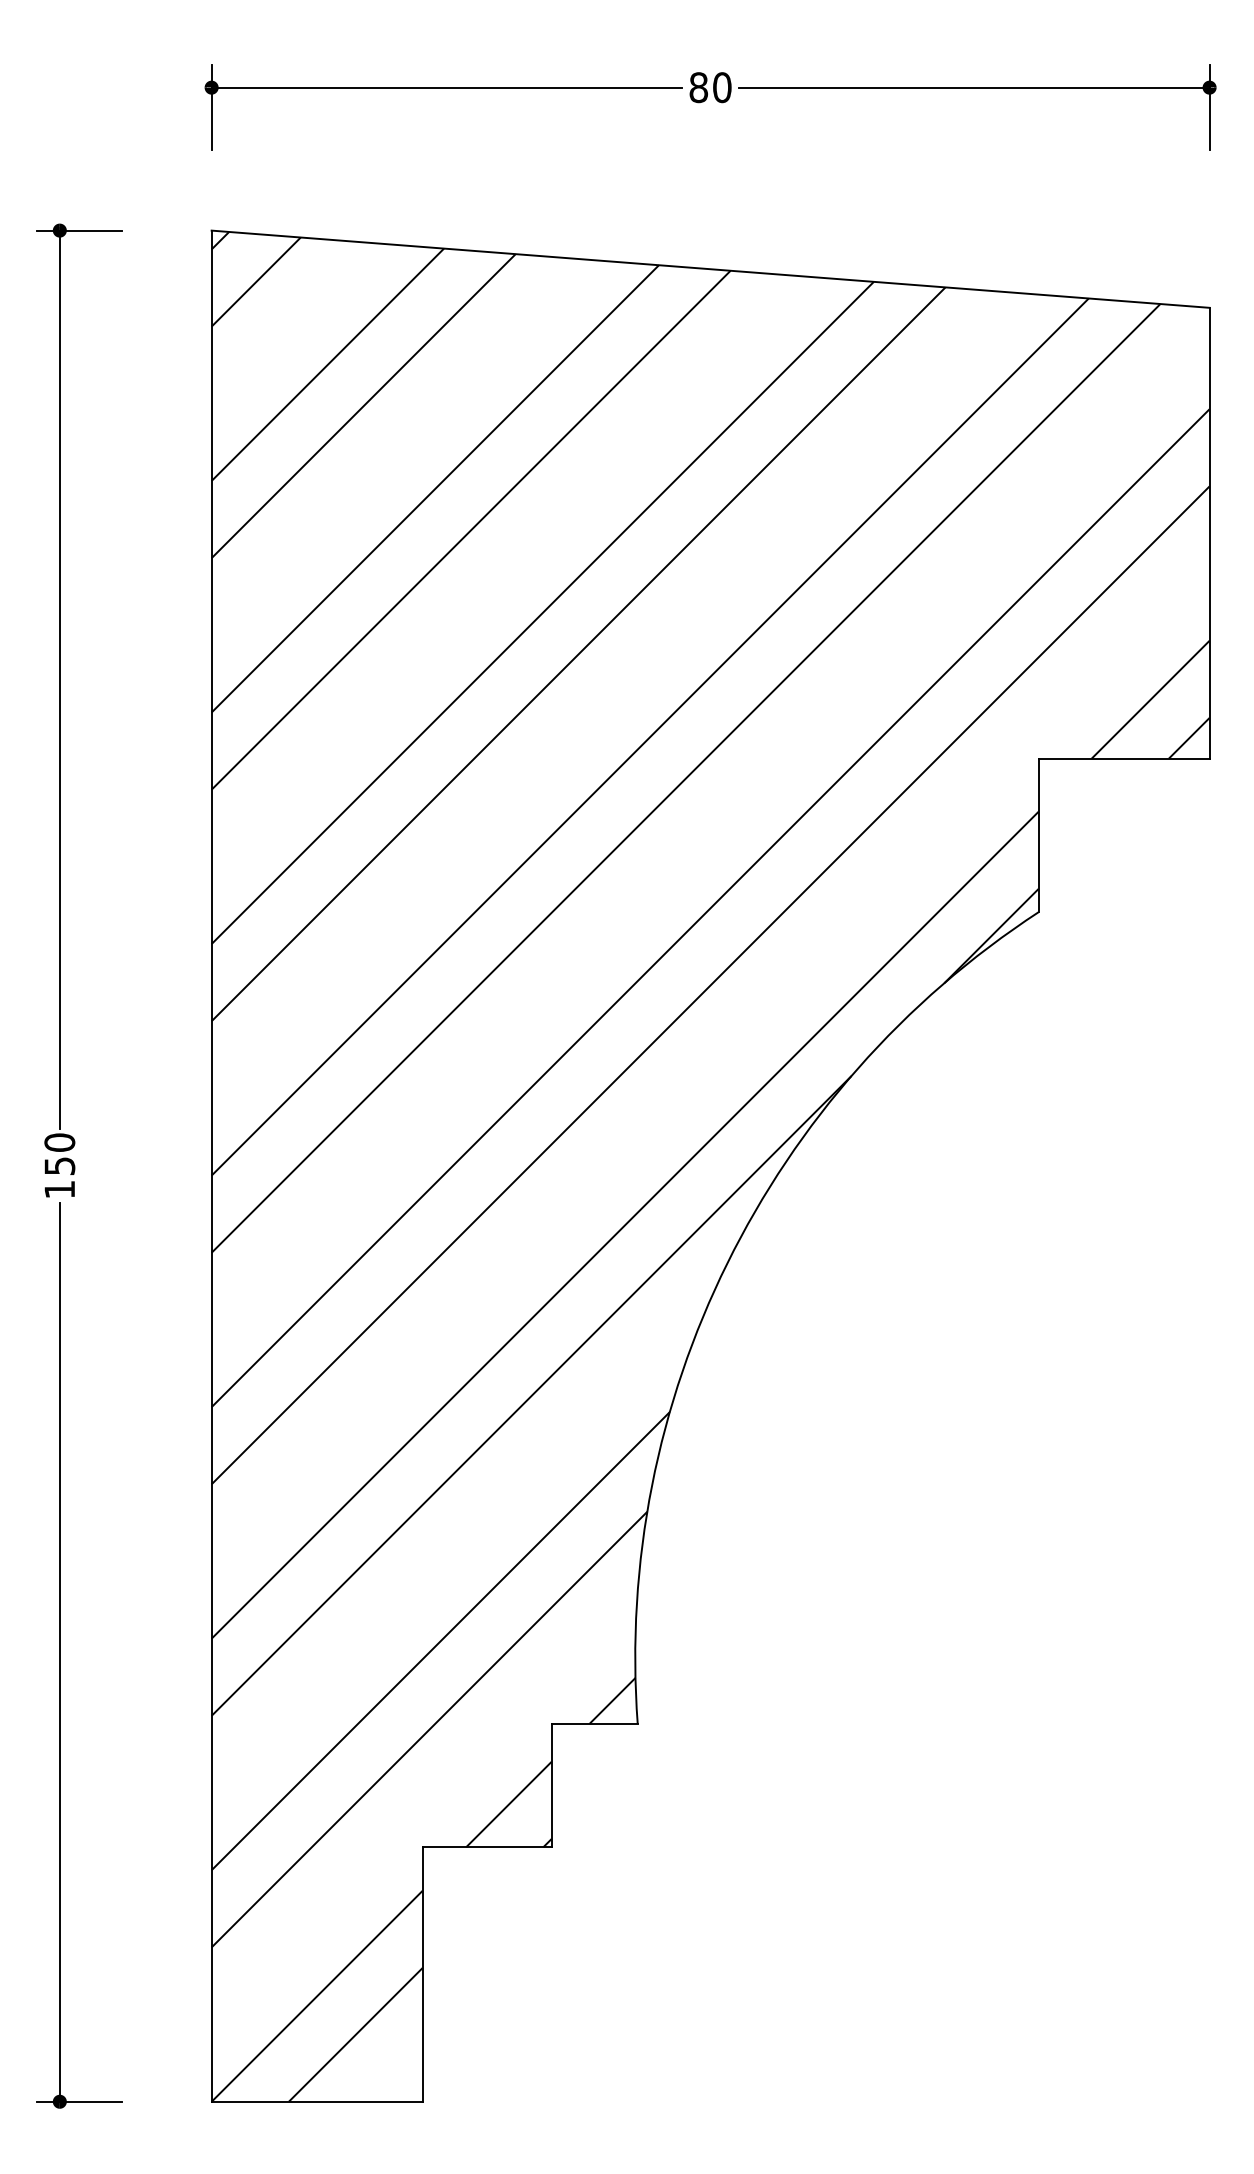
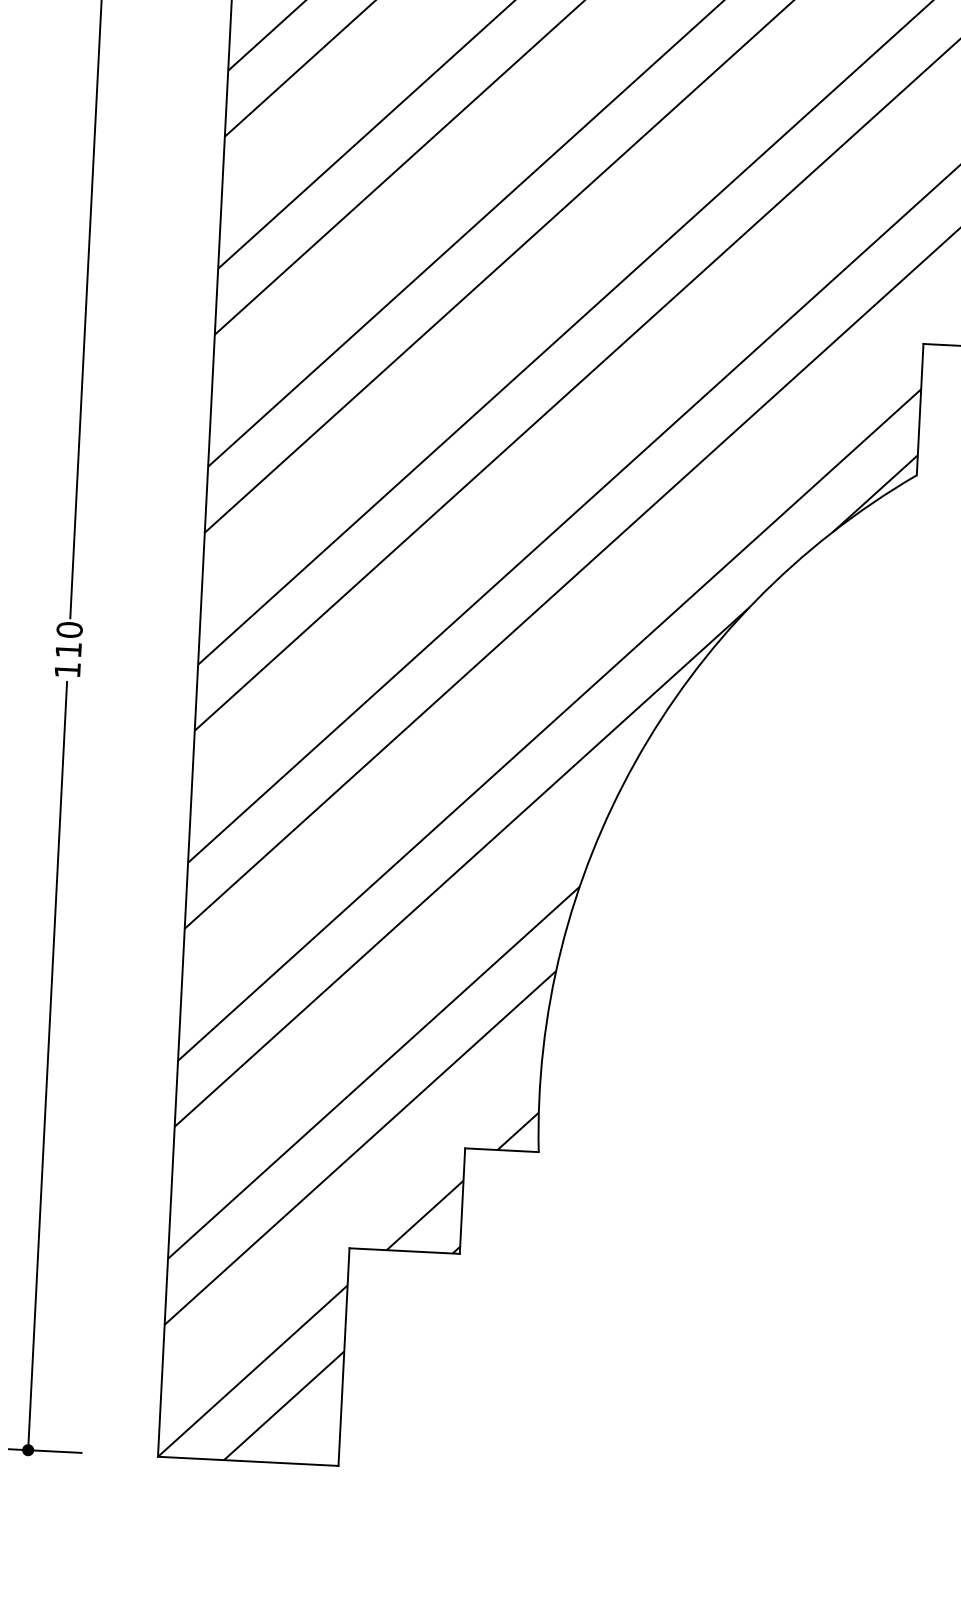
text: (59, 1165) -> (68, 649), 150 -> 110

